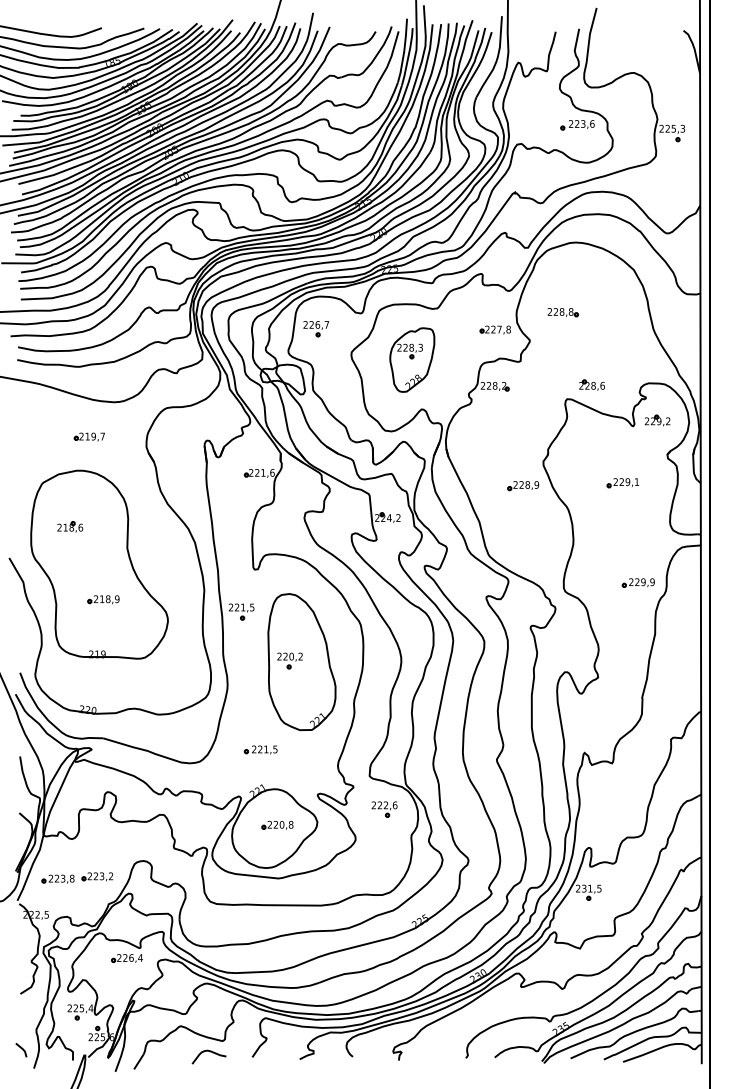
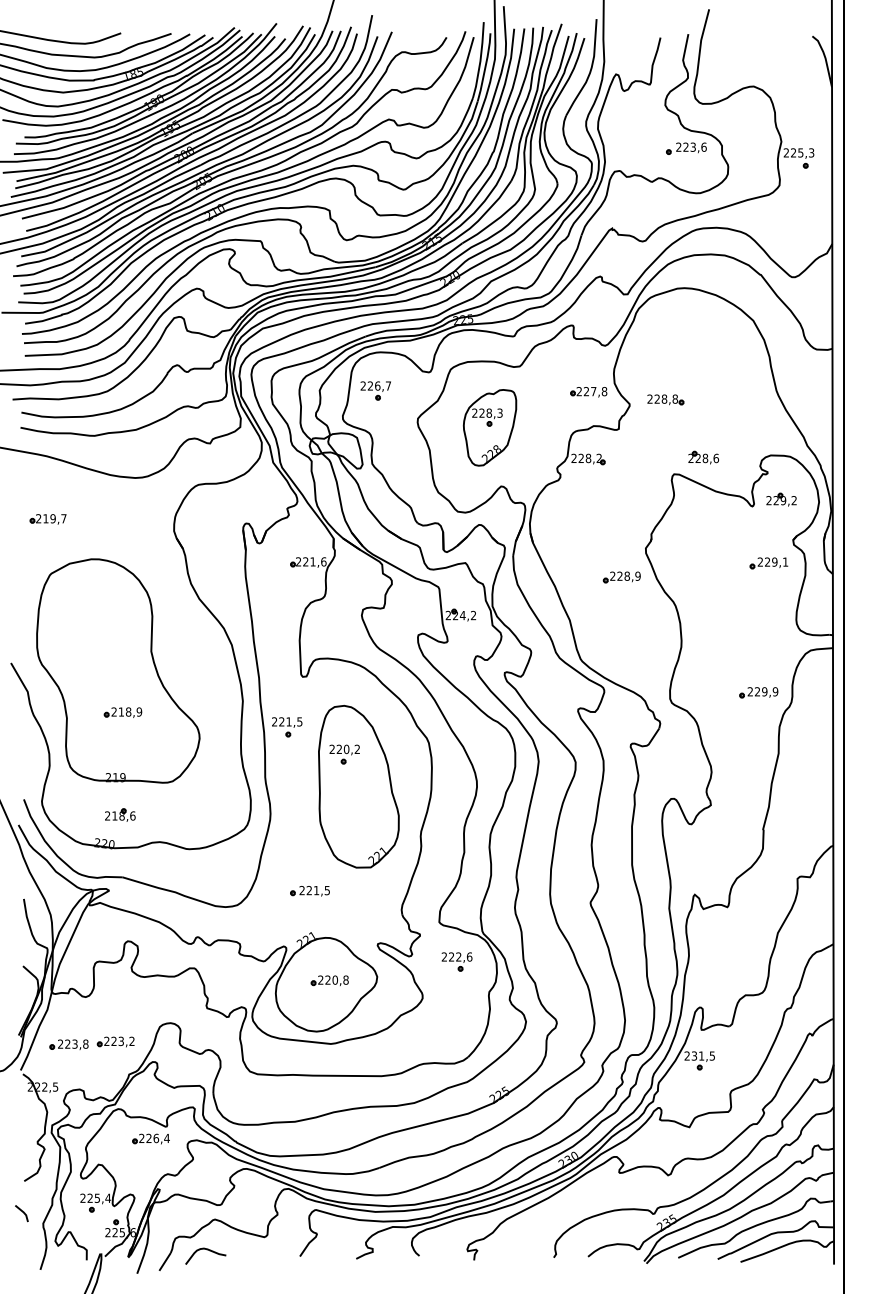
part: (562, 312) -> (664, 399), moved
part: (88, 436) -> (46, 518), moved
part: (622, 483) -> (768, 563), moved
part: (70, 526) -> (120, 814), moved
part: (289, 660) -> (344, 753), moved
line: (21, 1049) -> (21, 1212), moved
curve: (210, 1052) -> (207, 1250), moved

